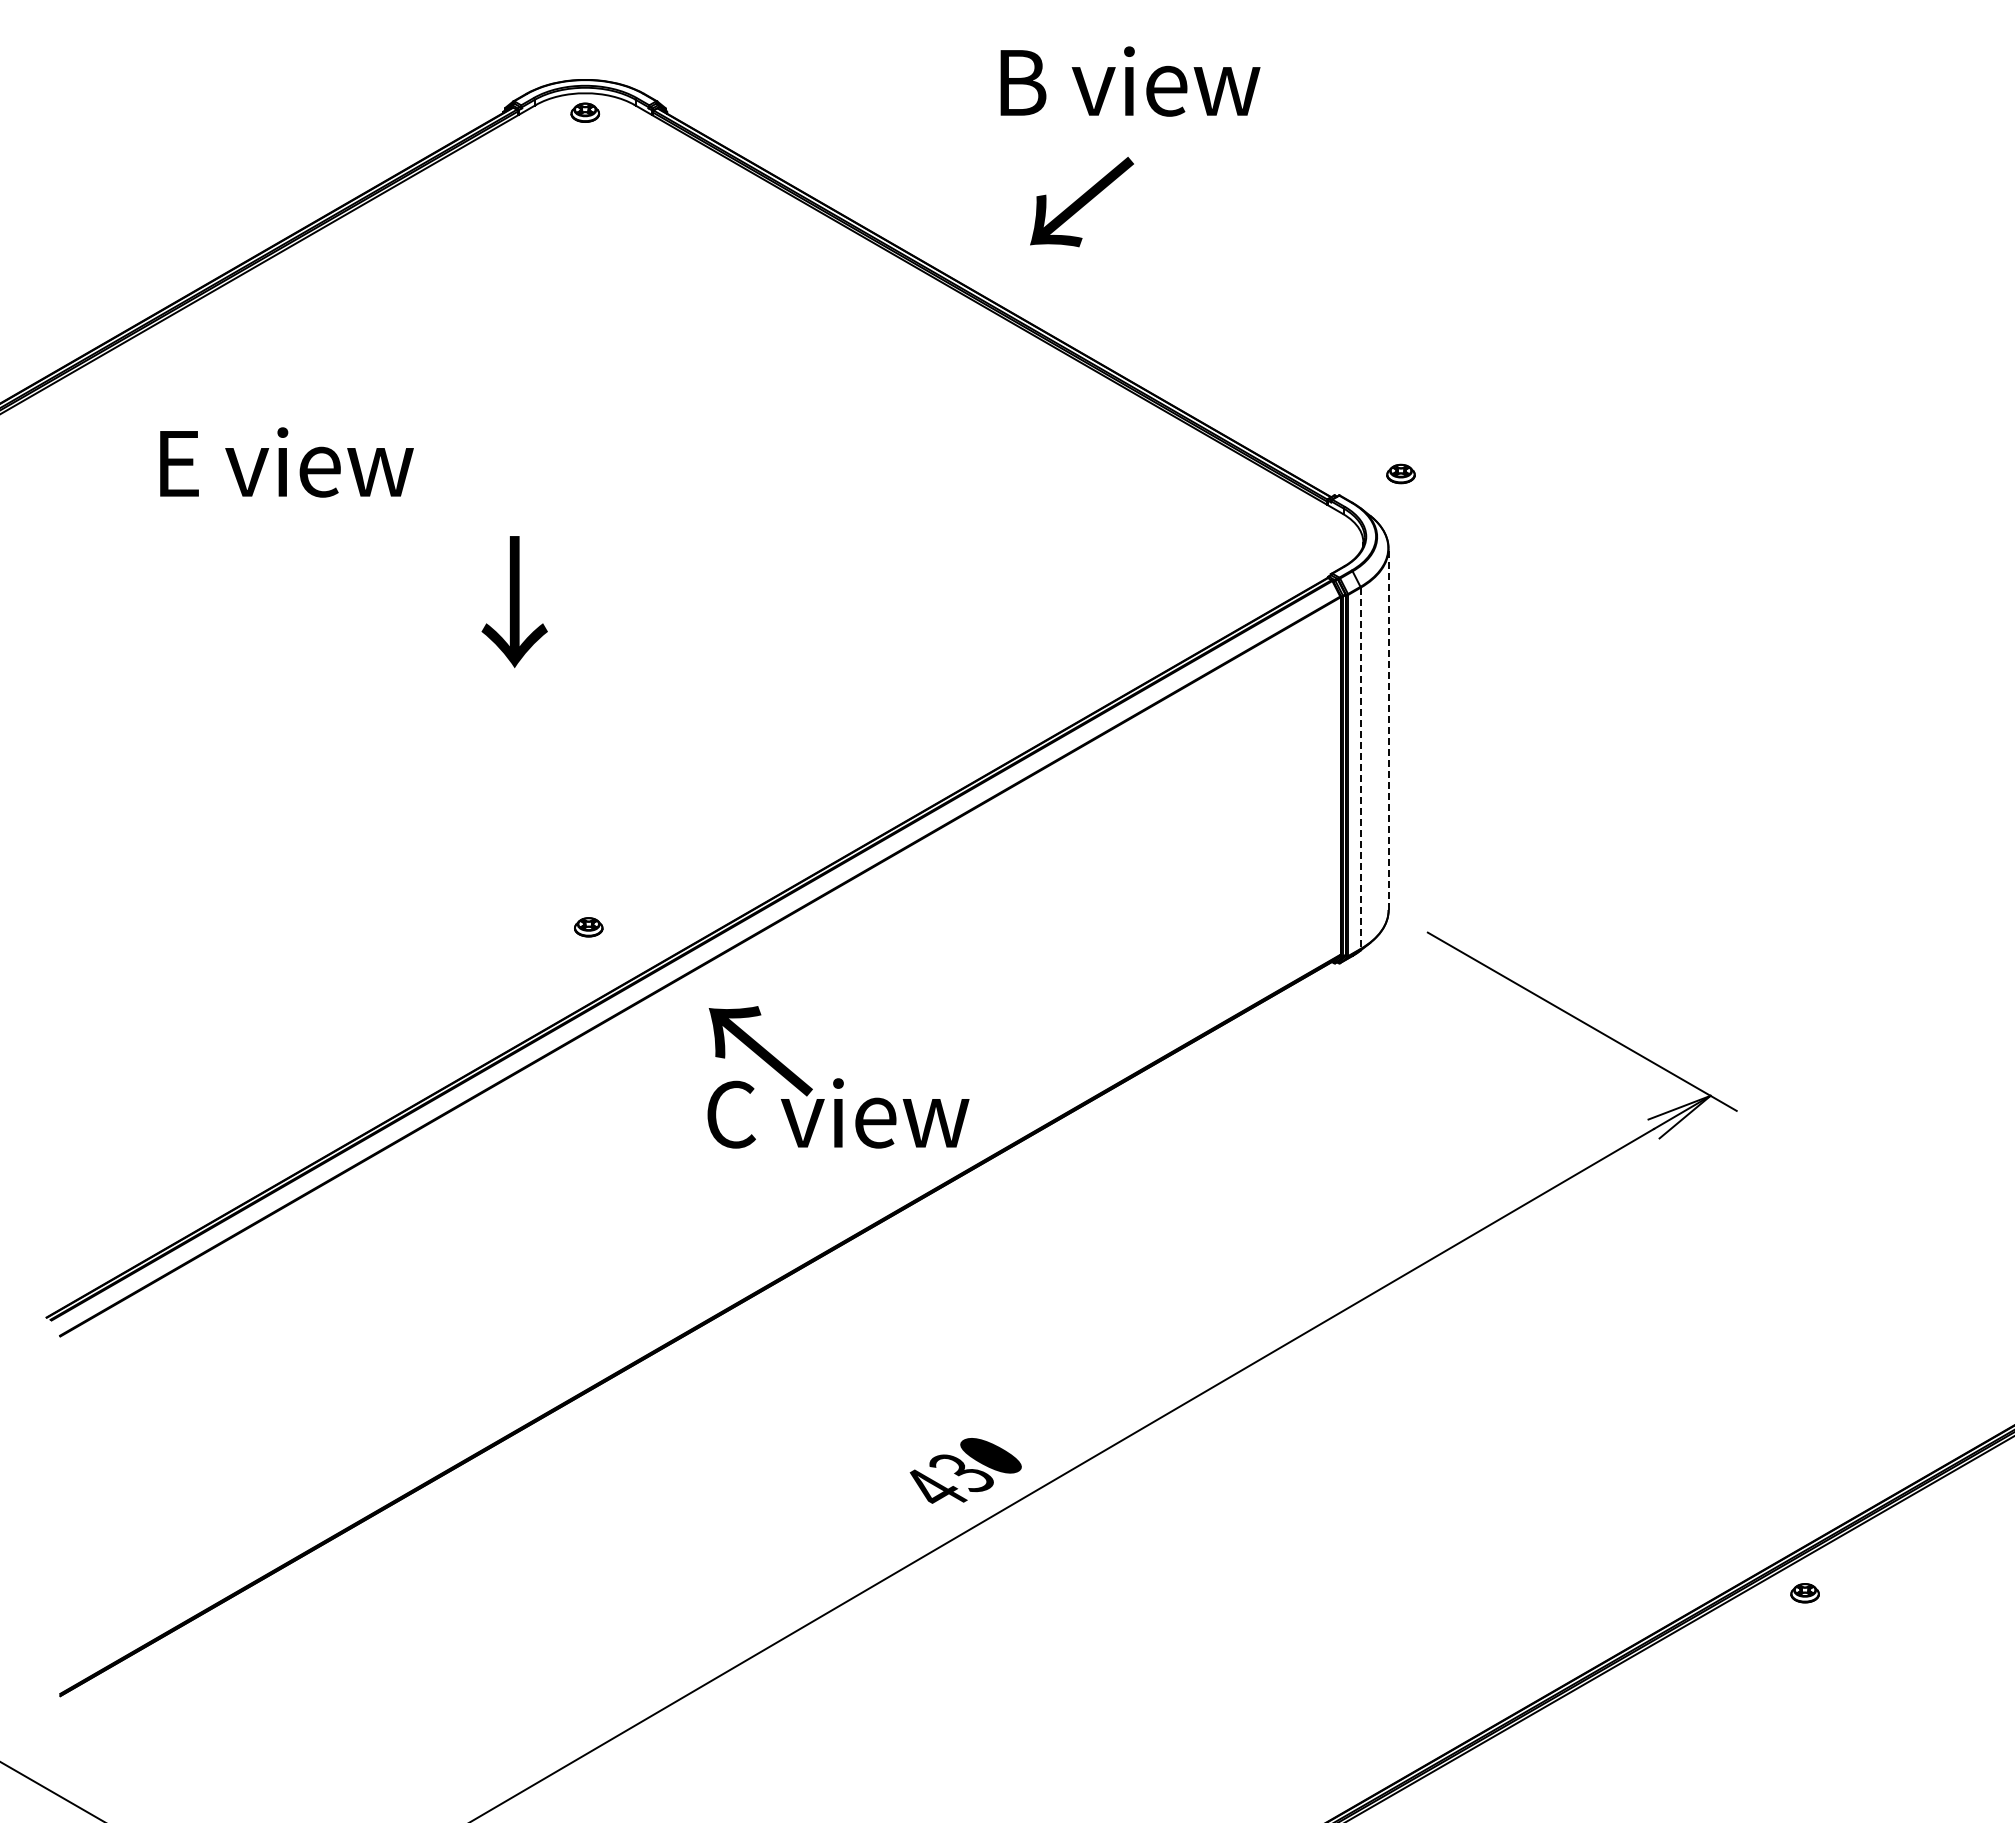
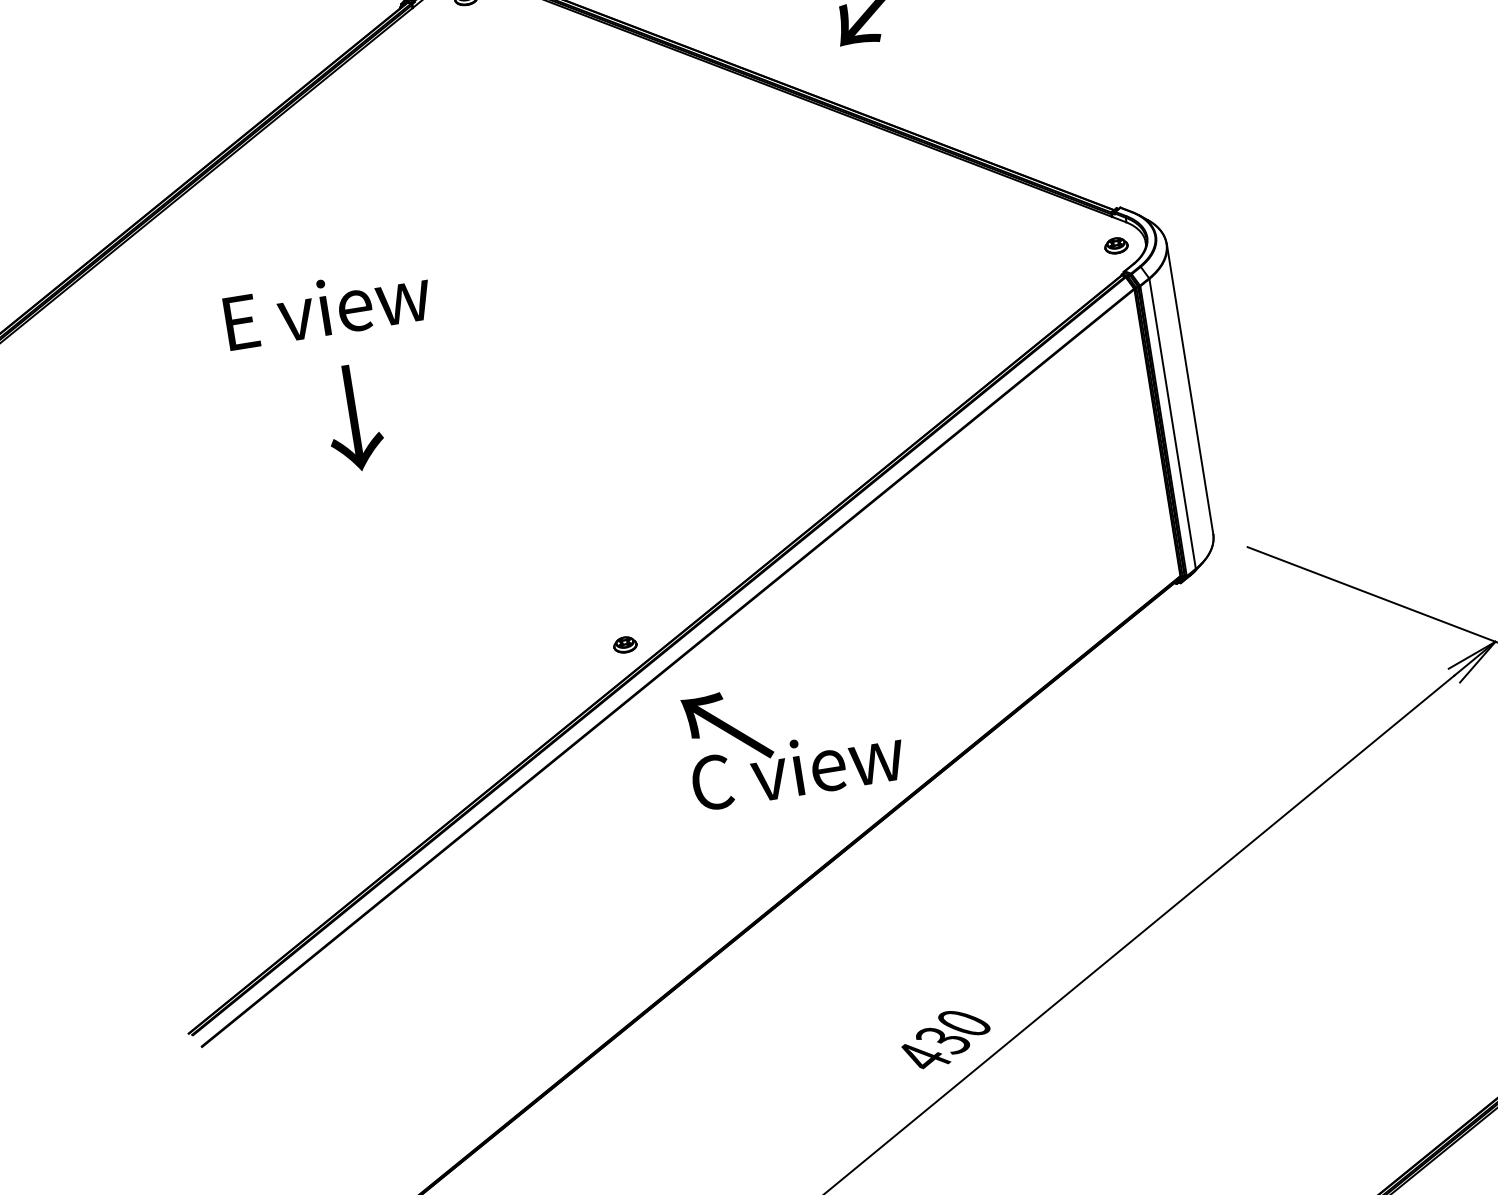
text: (286, 462) -> (327, 307), moved
part: (1400, 473) -> (1115, 245), moved
text: (514, 602) -> (353, 418), moved
line: (1388, 729) -> (1189, 389), dashed -> solid
line: (1360, 768) -> (1172, 424), dashed -> solid
part: (588, 927) -> (625, 645), moved

